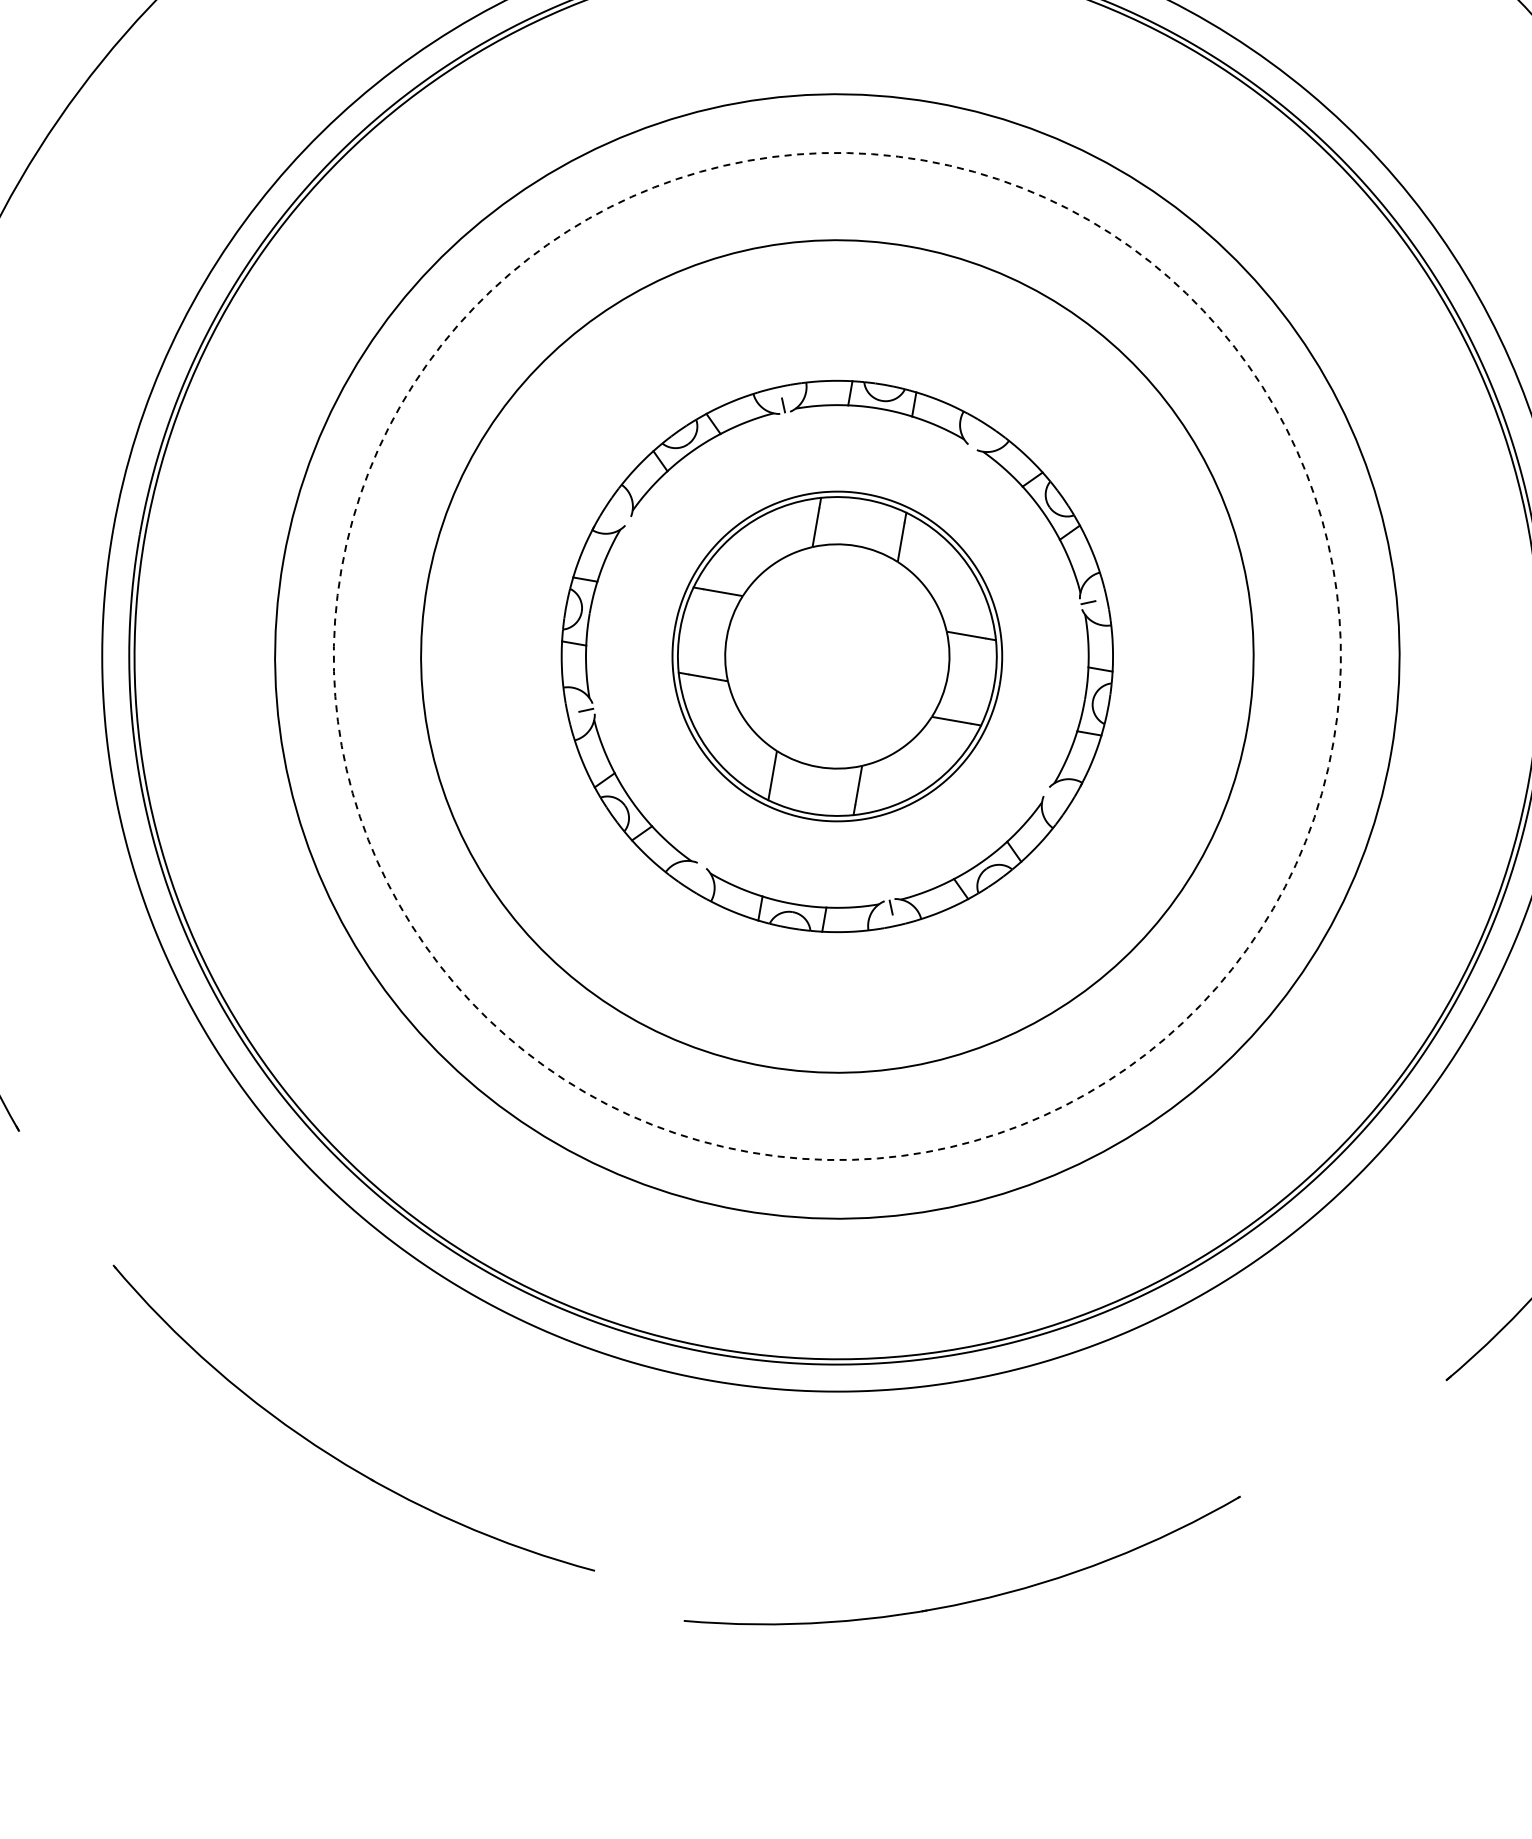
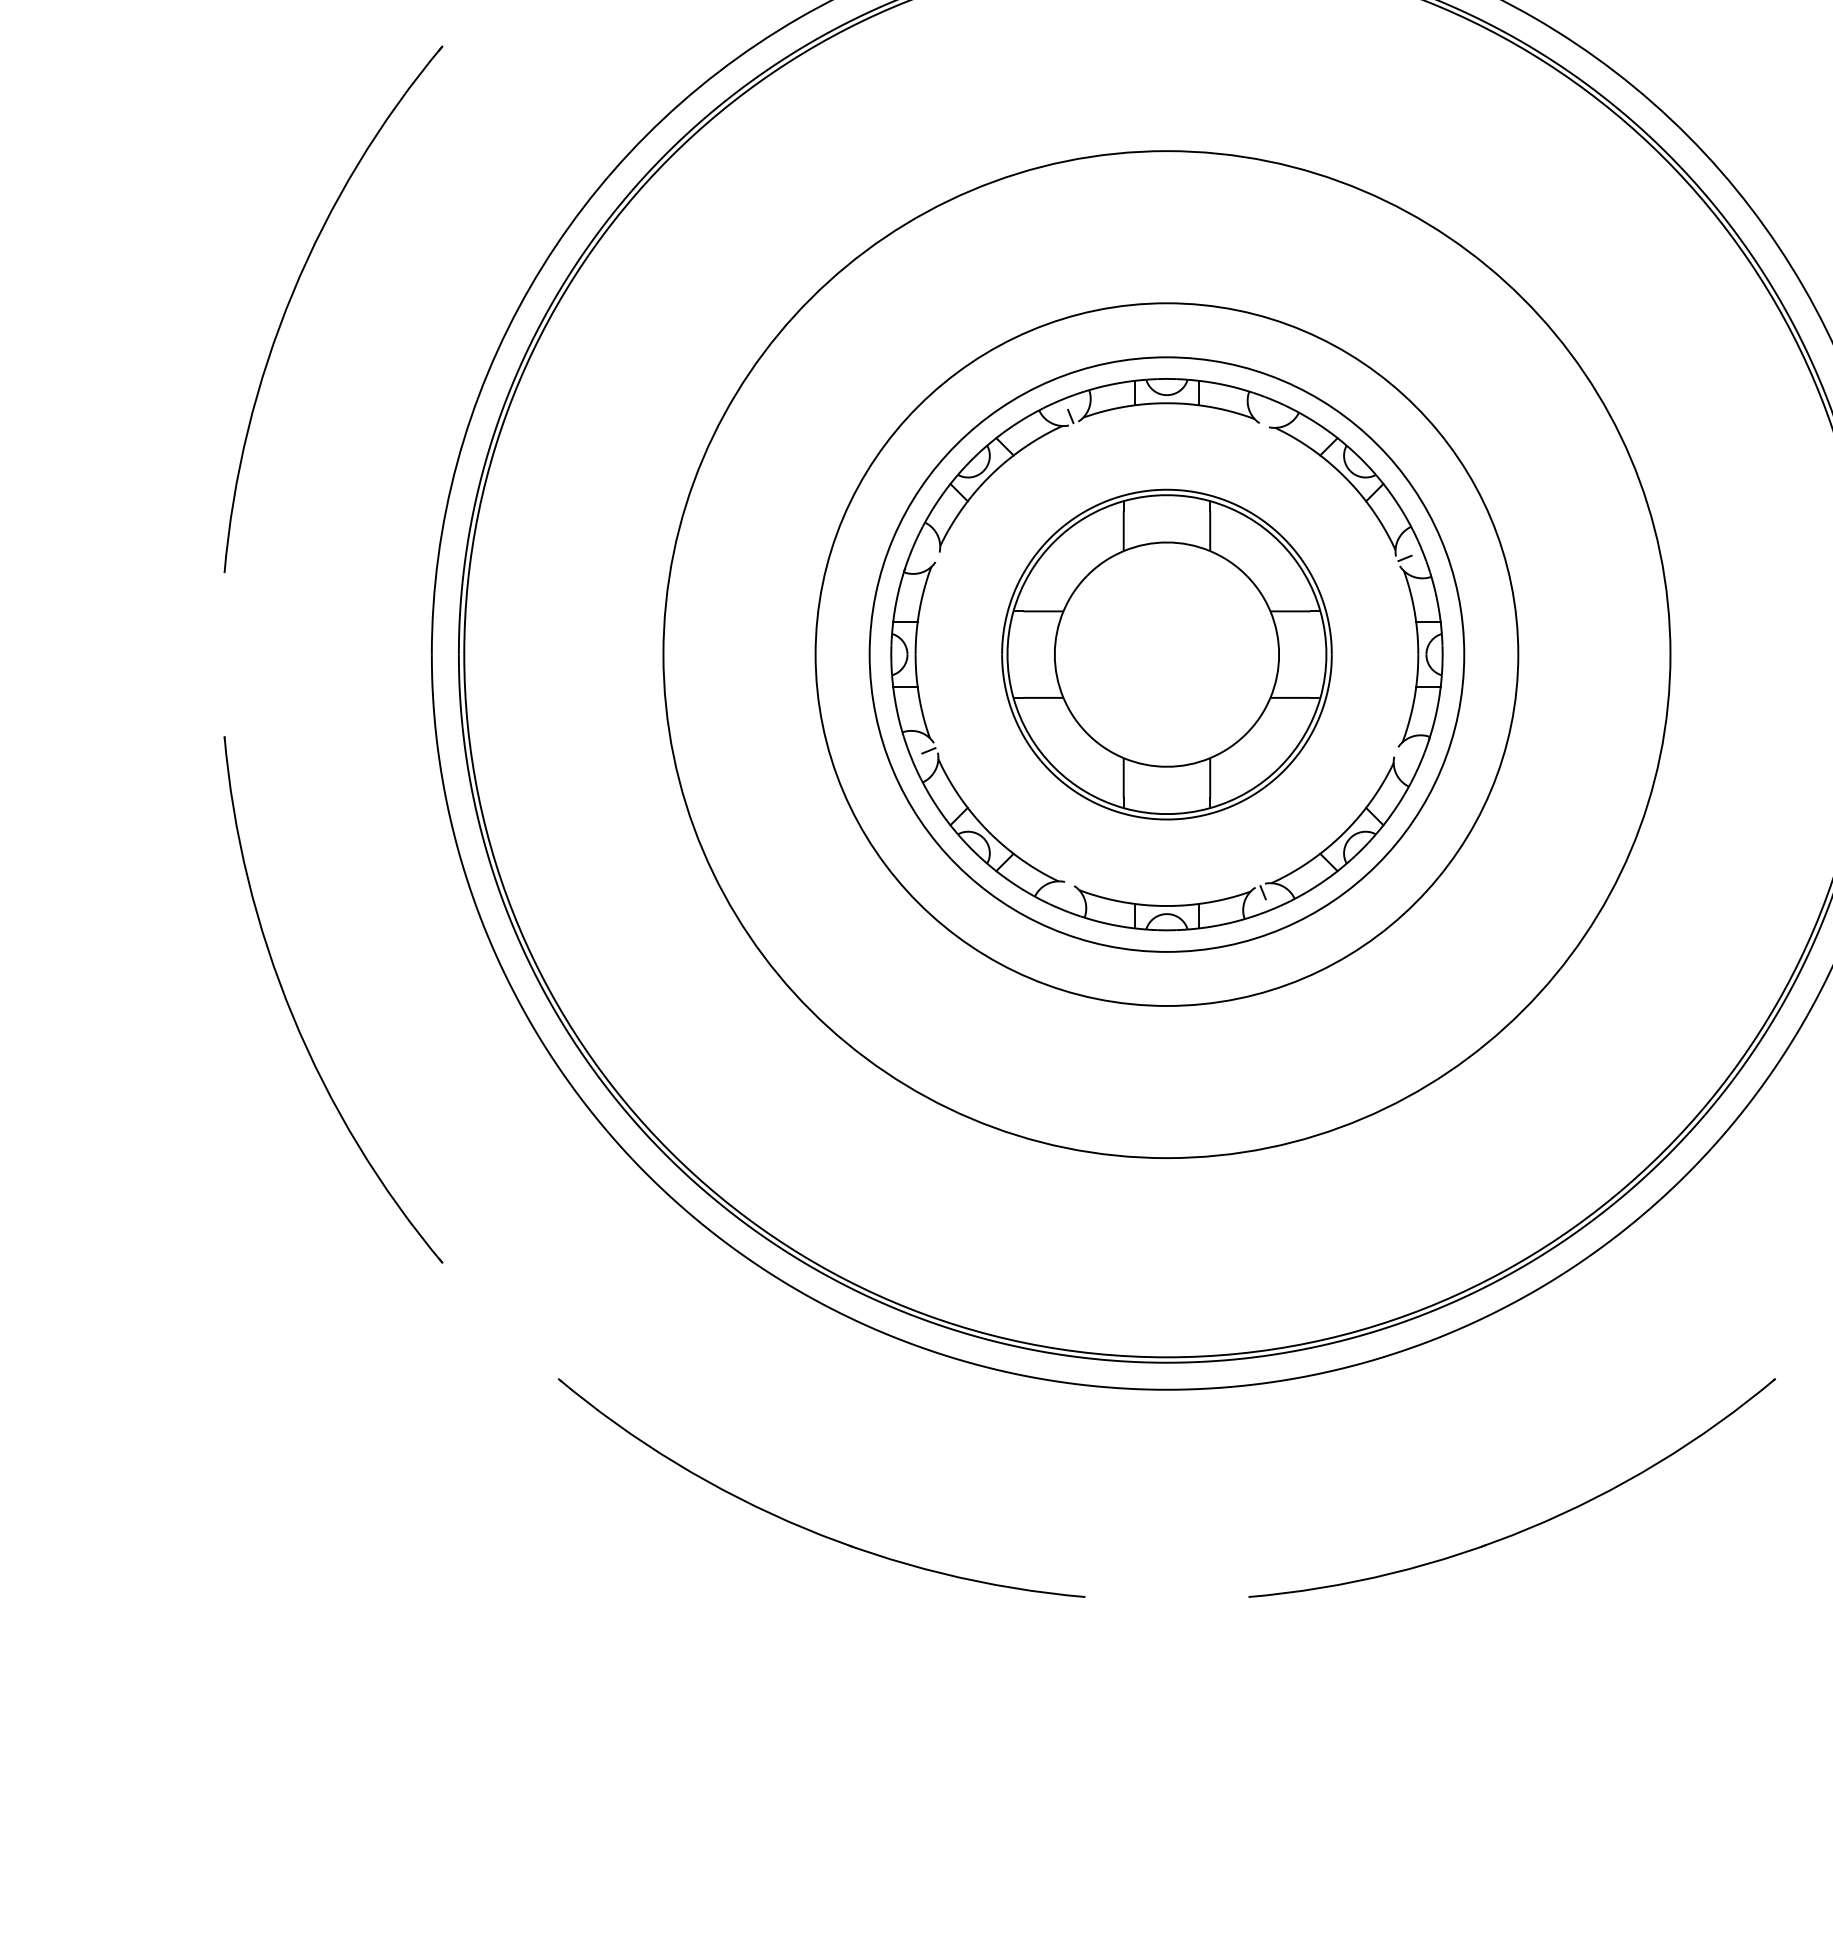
circle: (836, 656) -> (1166, 654), dashed -> solid
circle: (836, 656) -> (1166, 654), size x0.62
circle: (836, 656) -> (1166, 654), size x0.71
part: (968, 1600) -> (1525, 1528), moved

